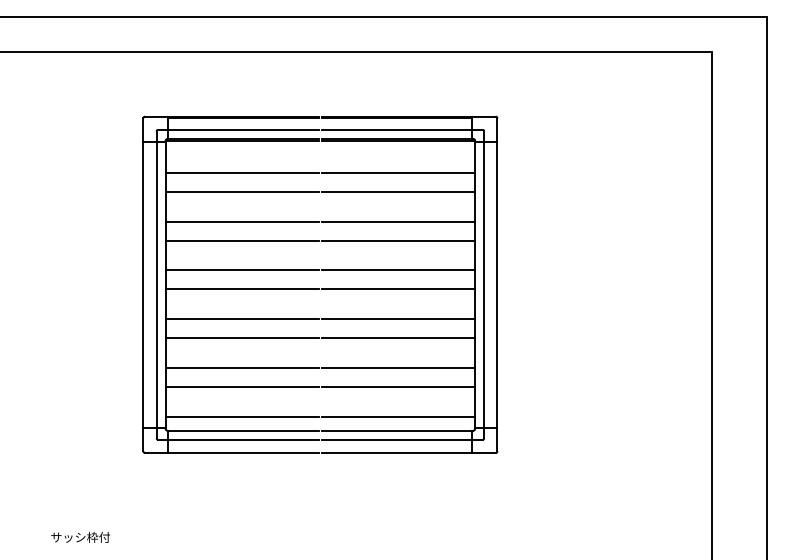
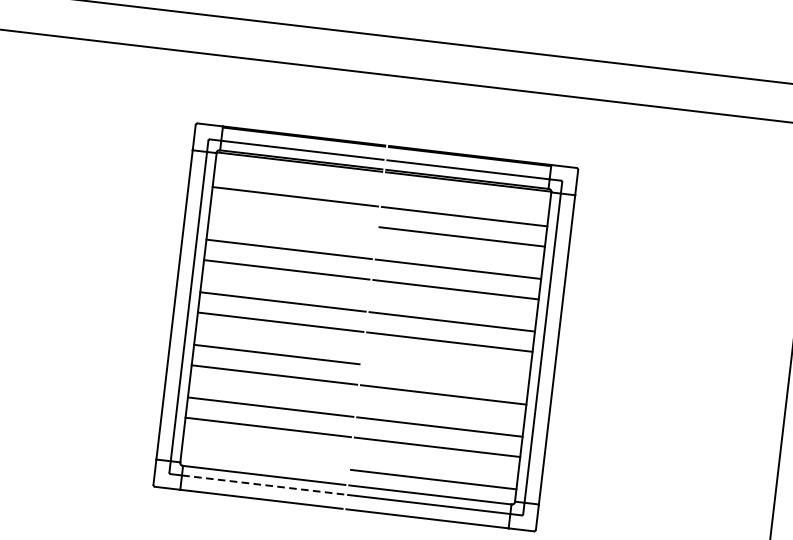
line: (241, 191) -> (292, 216), removed
line: (398, 319) -> (445, 374), removed
line: (241, 416) -> (263, 459), removed
line: (243, 439) -> (263, 484), solid -> dashed

